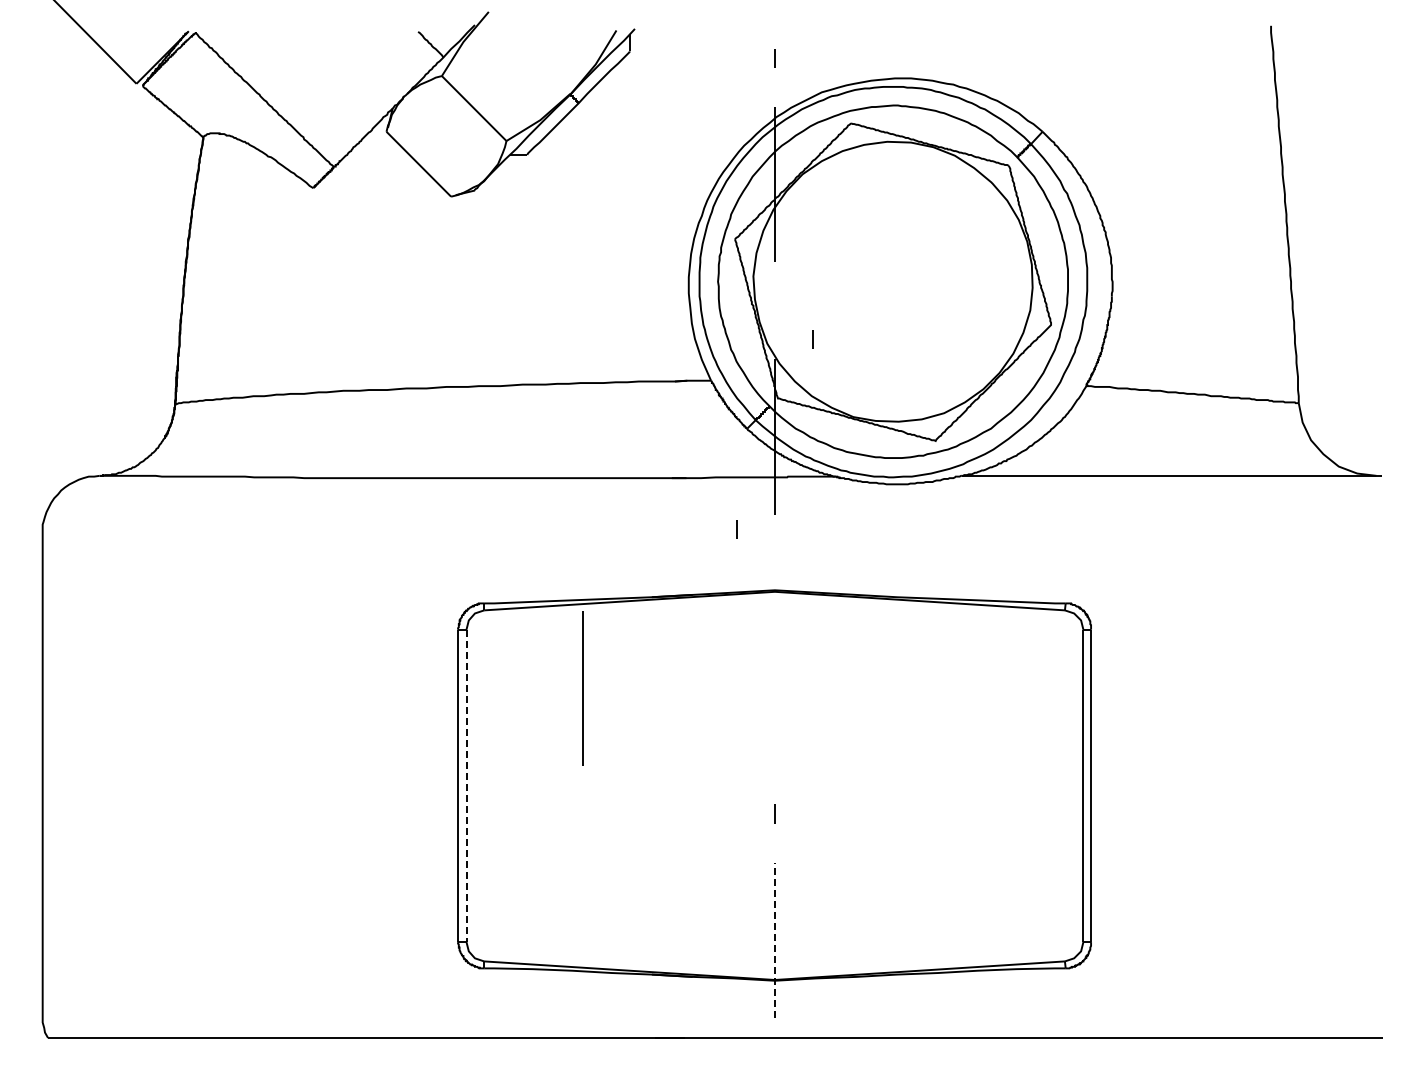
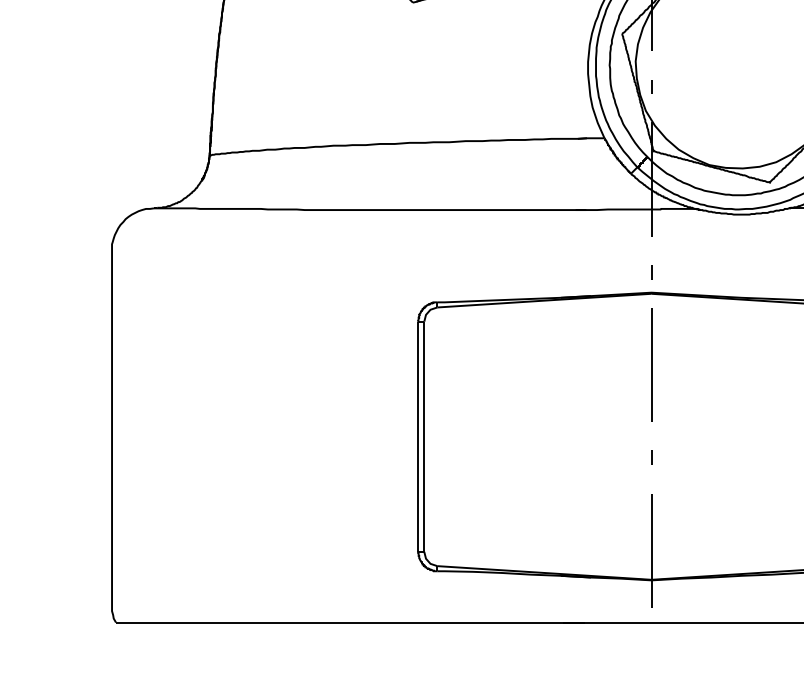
line: (812, 339) -> (651, 86), moved
line: (736, 529) -> (651, 272), moved
line: (582, 688) -> (651, 365), moved
line: (466, 786) -> (424, 437), dashed -> solid
line: (774, 940) -> (651, 550), dashed -> solid

